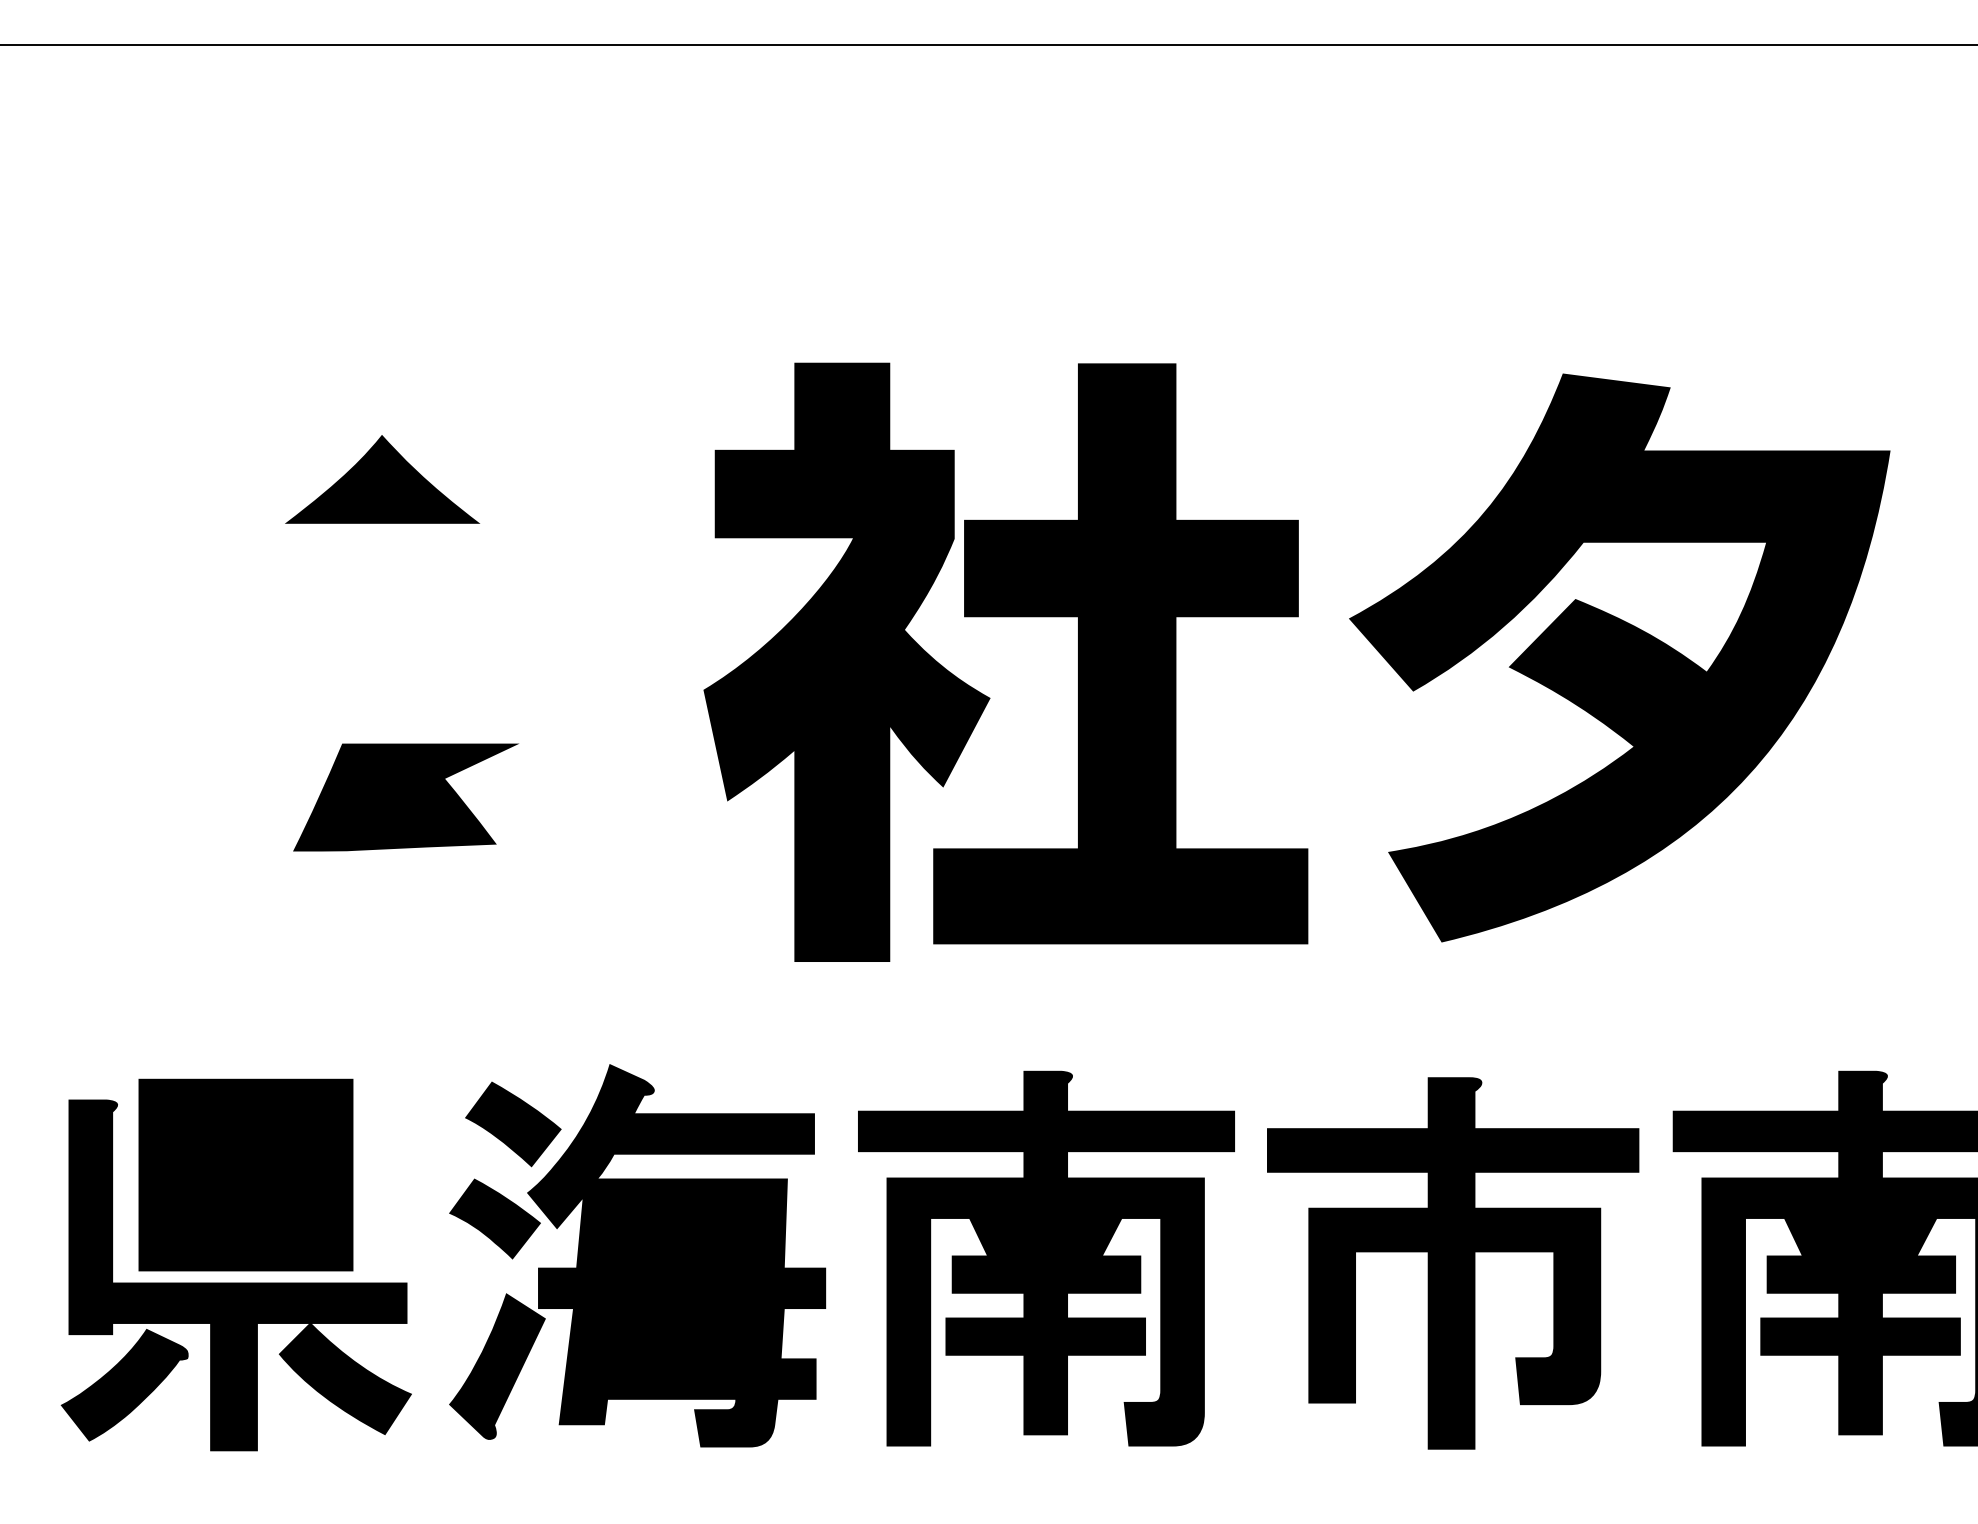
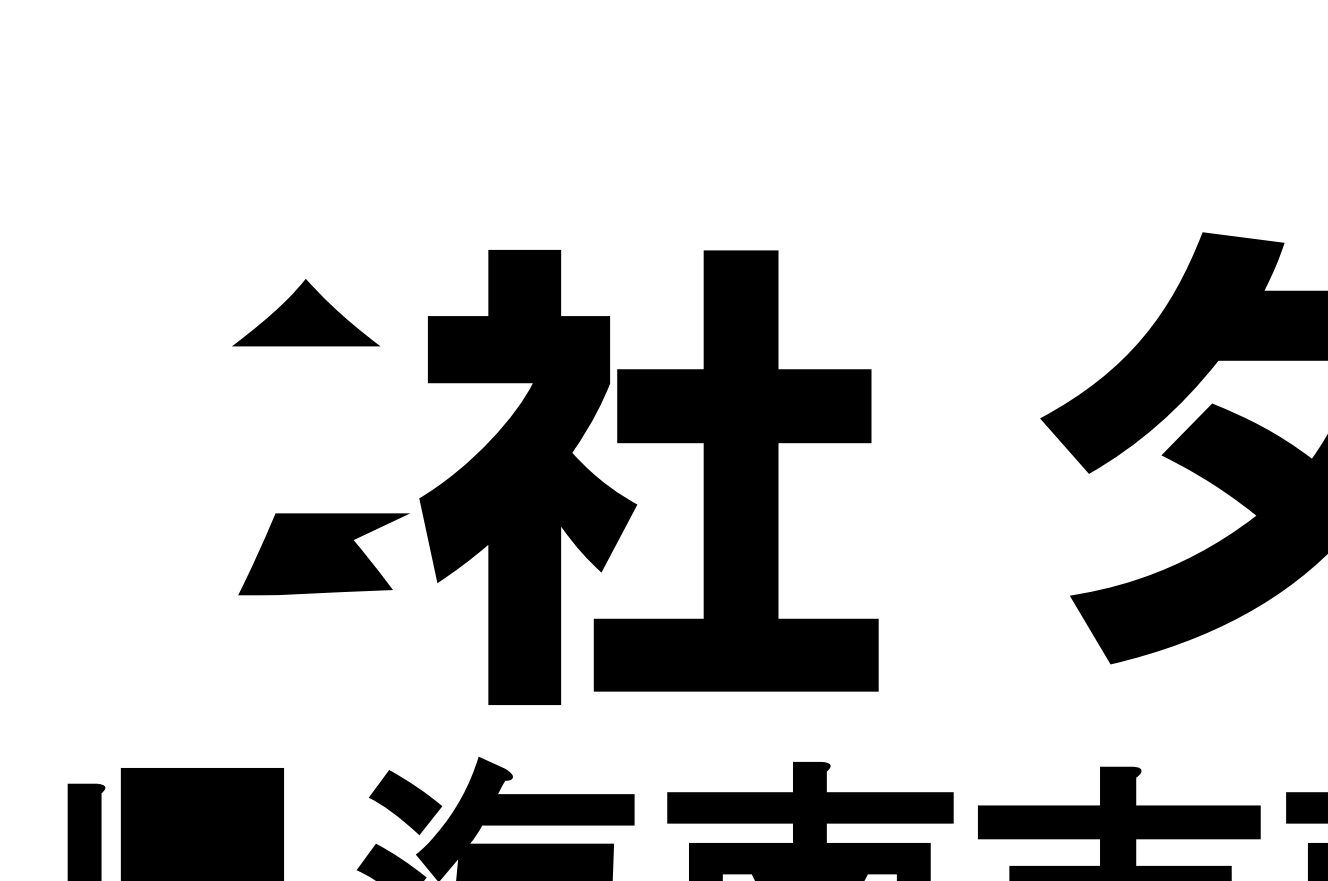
part: (988, 696) -> (635, 503), moved

